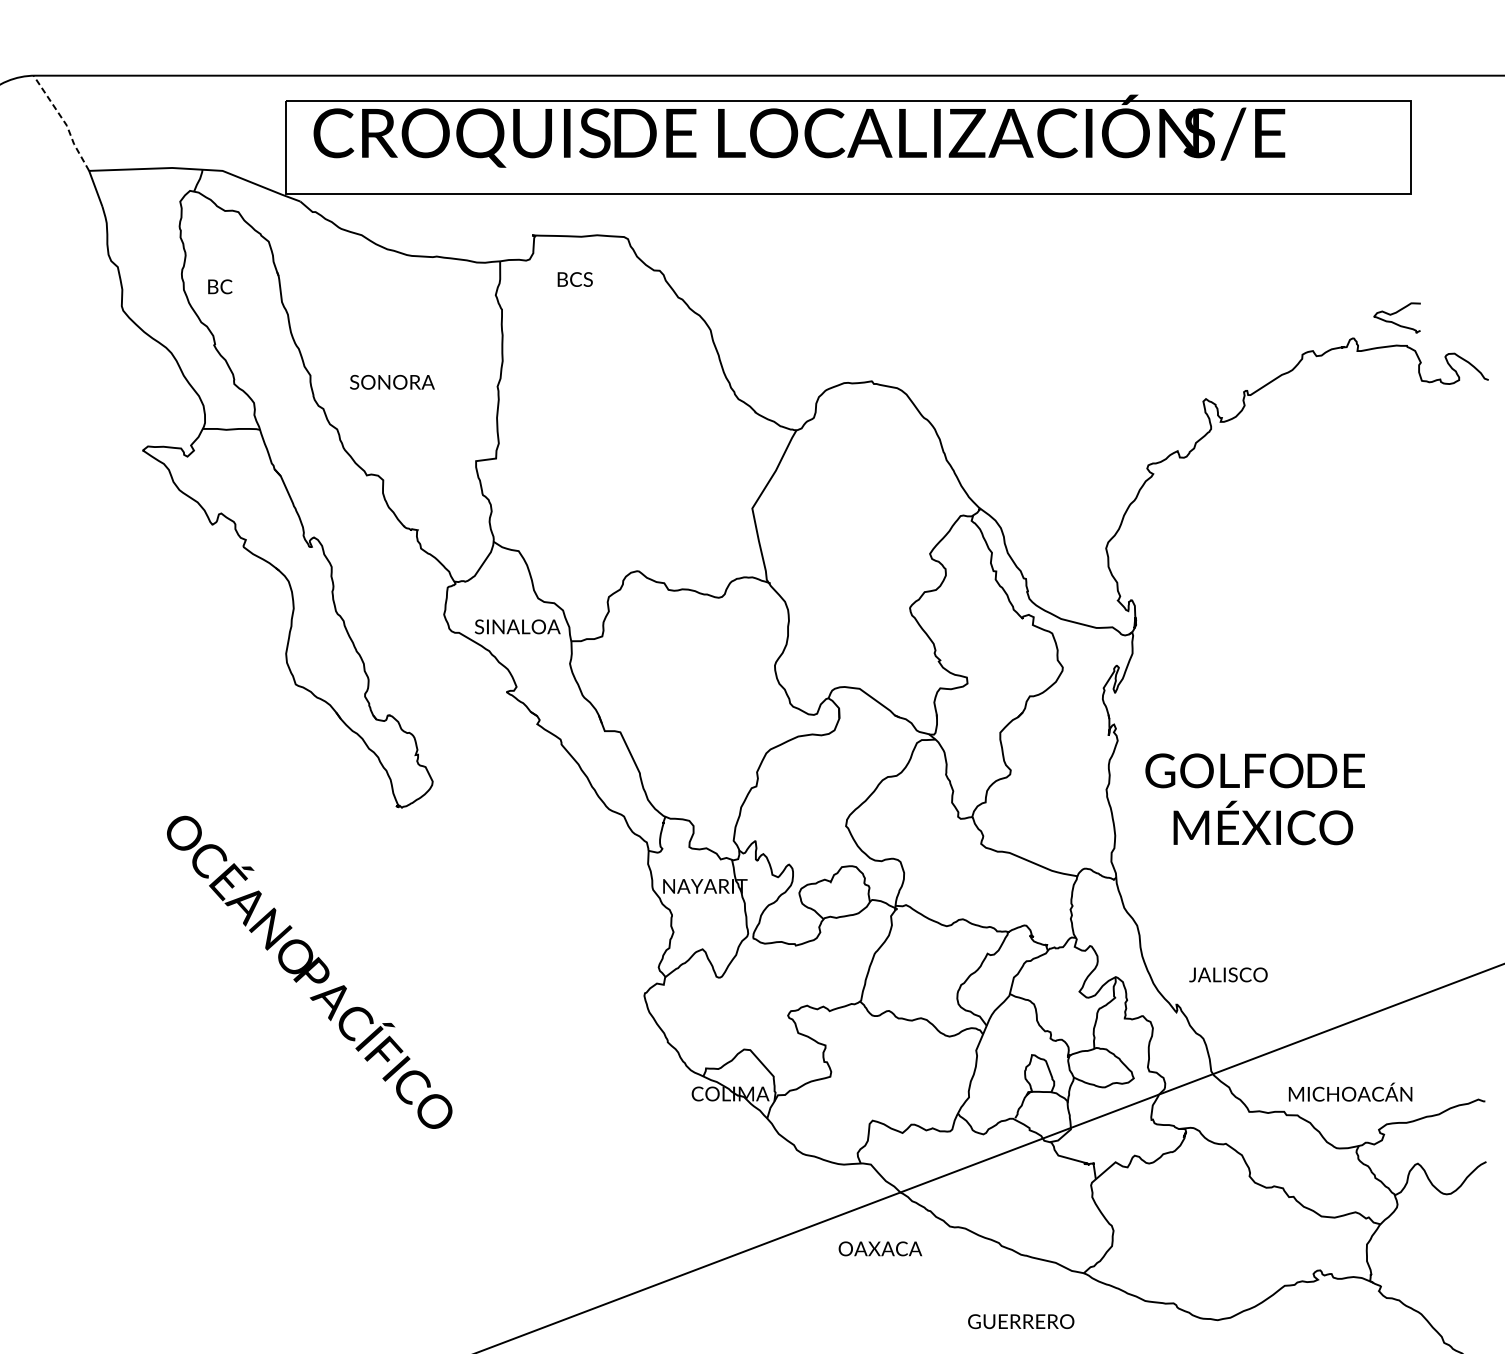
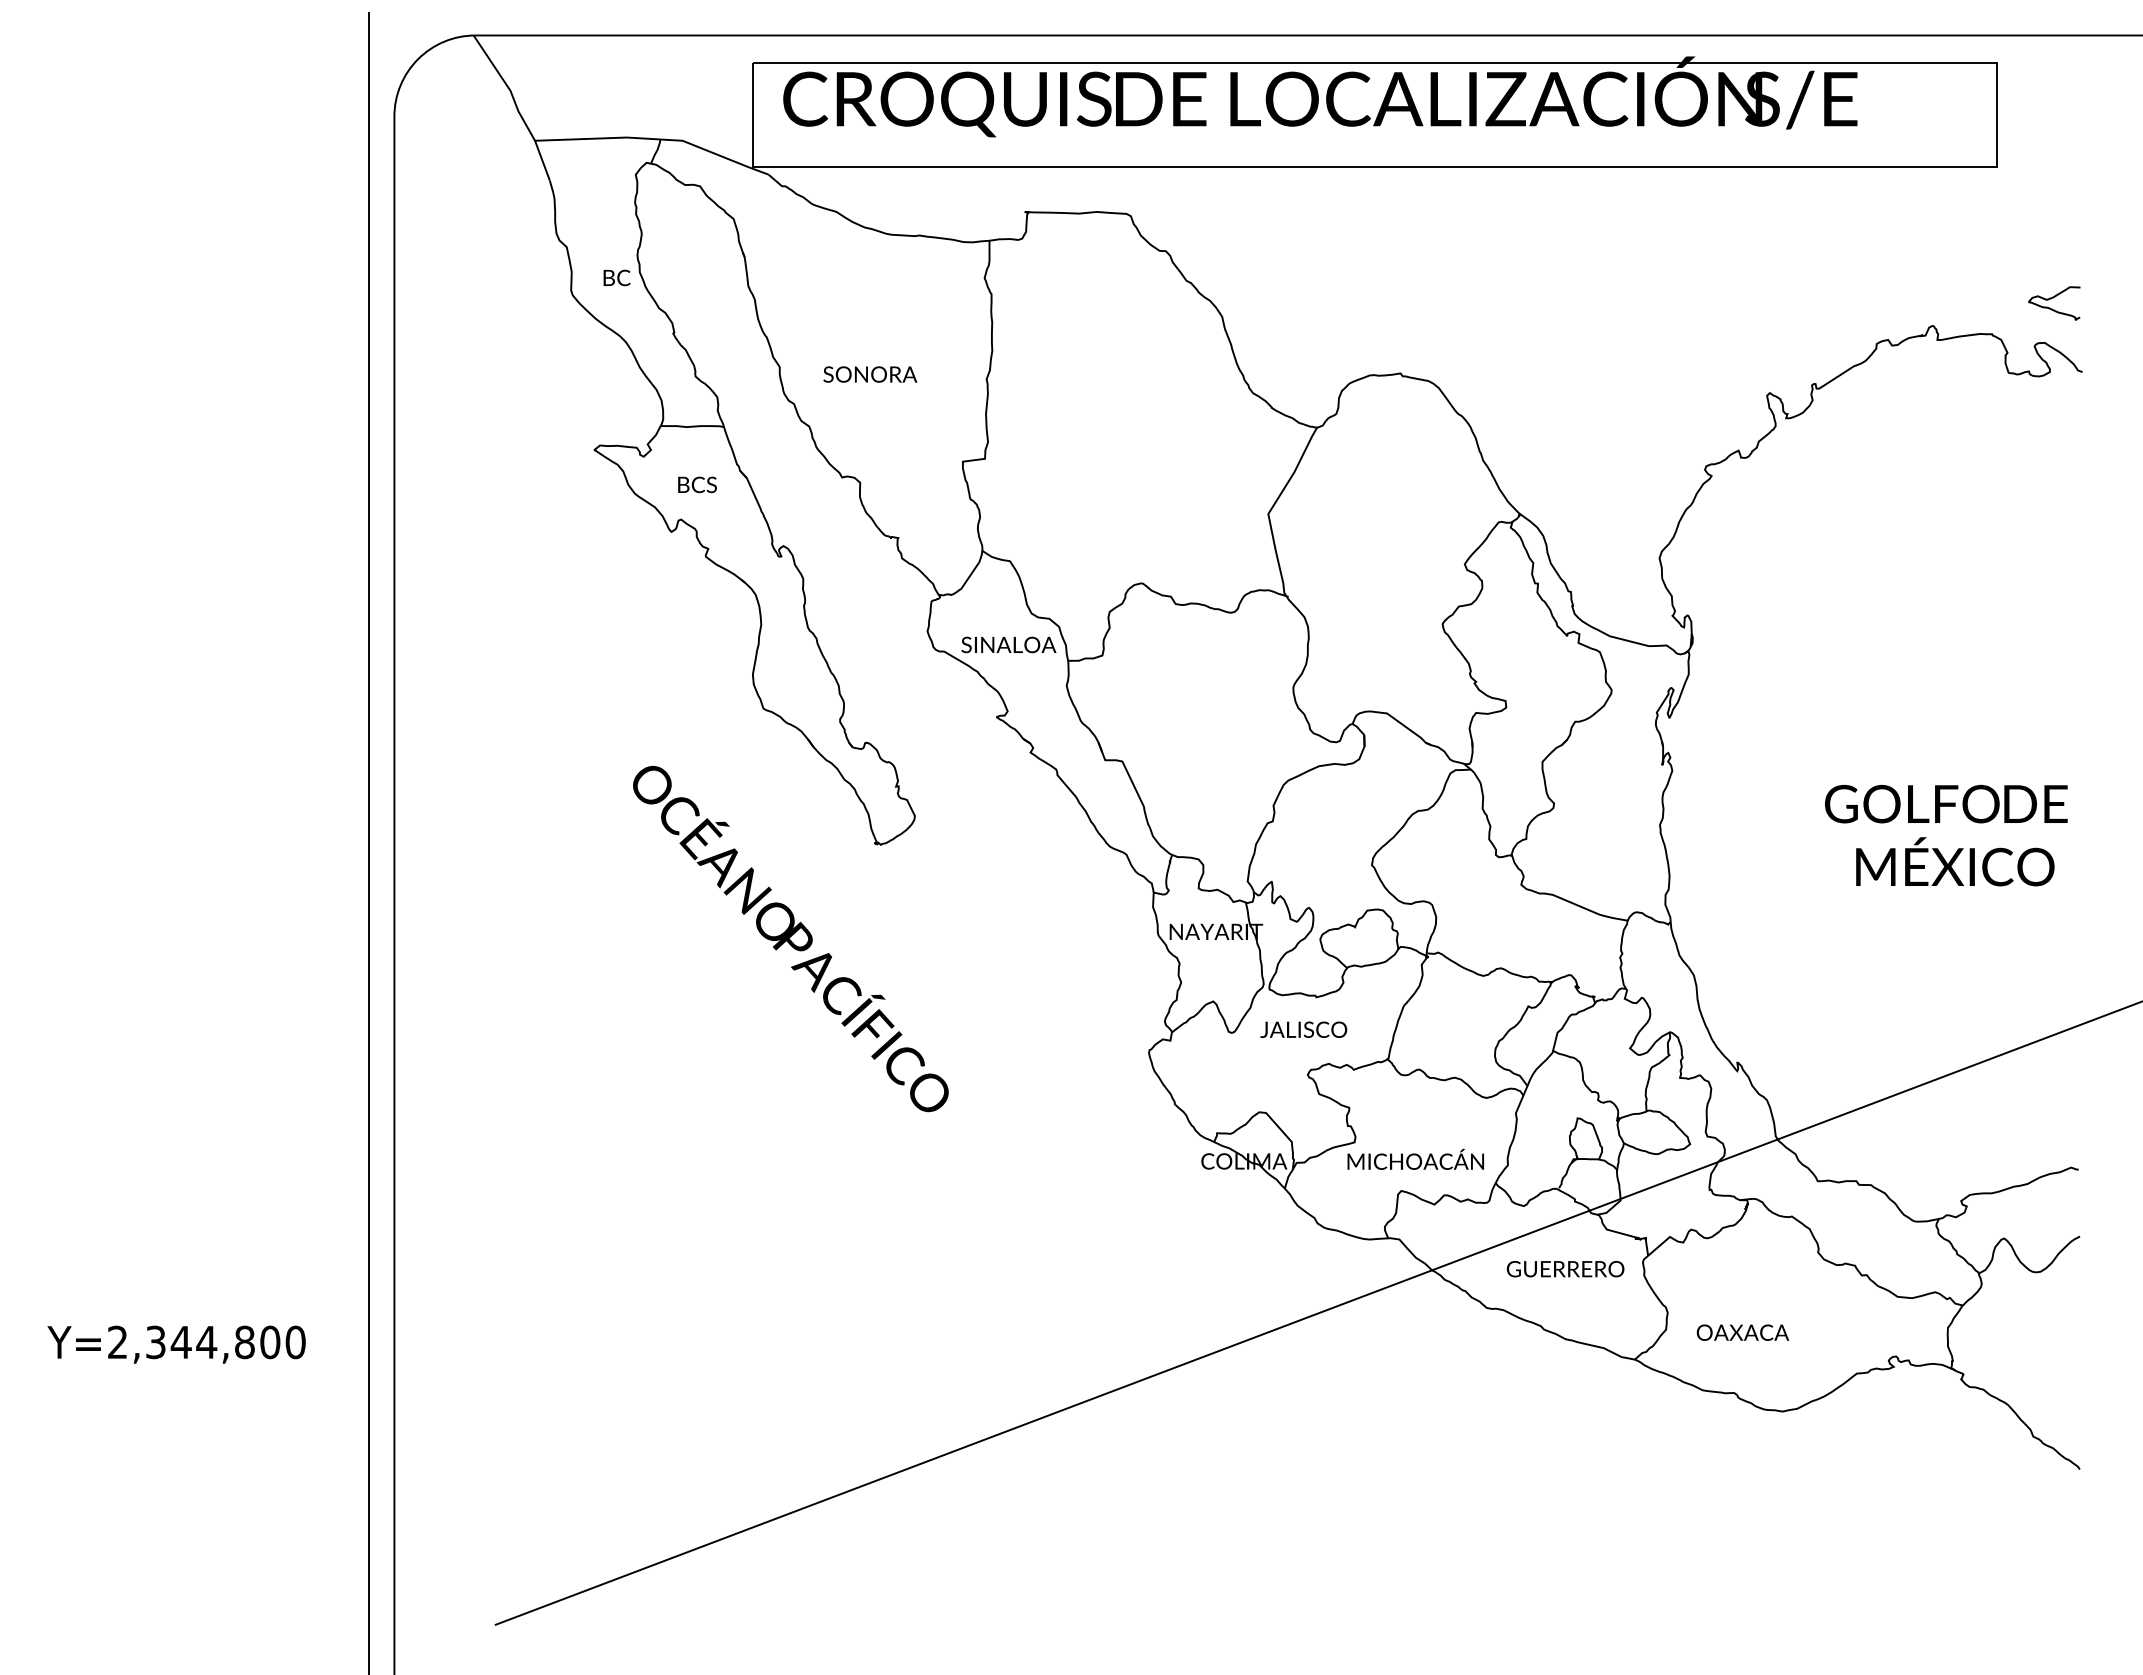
line: (64, 121) -> (507, 86), dashed -> solid
text: (575, 279) -> (697, 484), moved
text: (219, 286) -> (616, 277), moved
curve: (1394, 314) -> (2051, 299), moved
text: (1255, 799) -> (1946, 835), moved
text: (309, 971) -> (790, 938), moved
text: (1228, 974) -> (1303, 1029), moved
text: (1350, 1092) -> (1415, 1159), moved
text: (880, 1248) -> (1742, 1332), moved
text: (1021, 1321) -> (1565, 1269), moved

